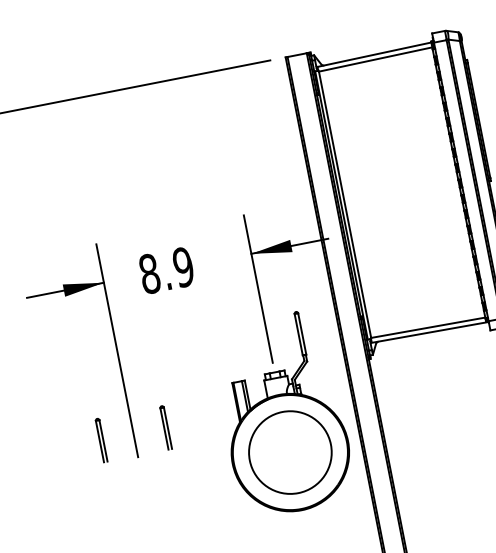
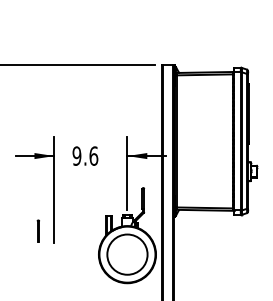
text: (166, 269) -> (85, 155), 8.9 -> 9.6
line: (163, 426) -> (69, 230), removed

